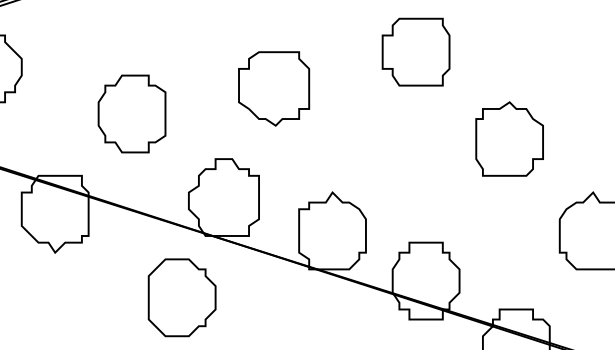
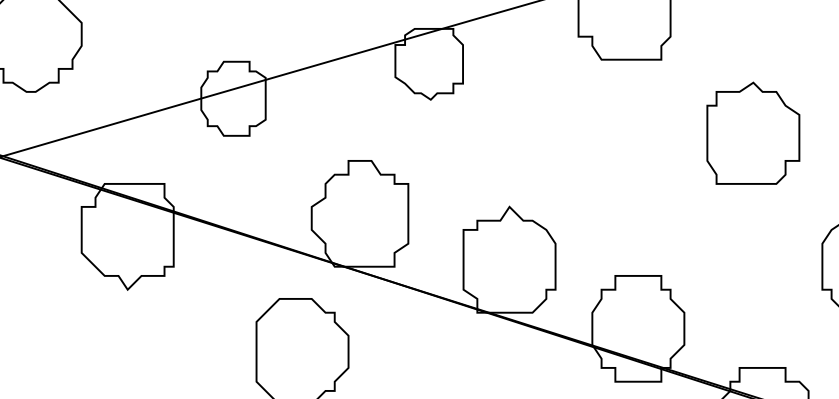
part: (274, 88) -> (429, 63), size x0.7
part: (131, 113) -> (232, 98), size x0.7

